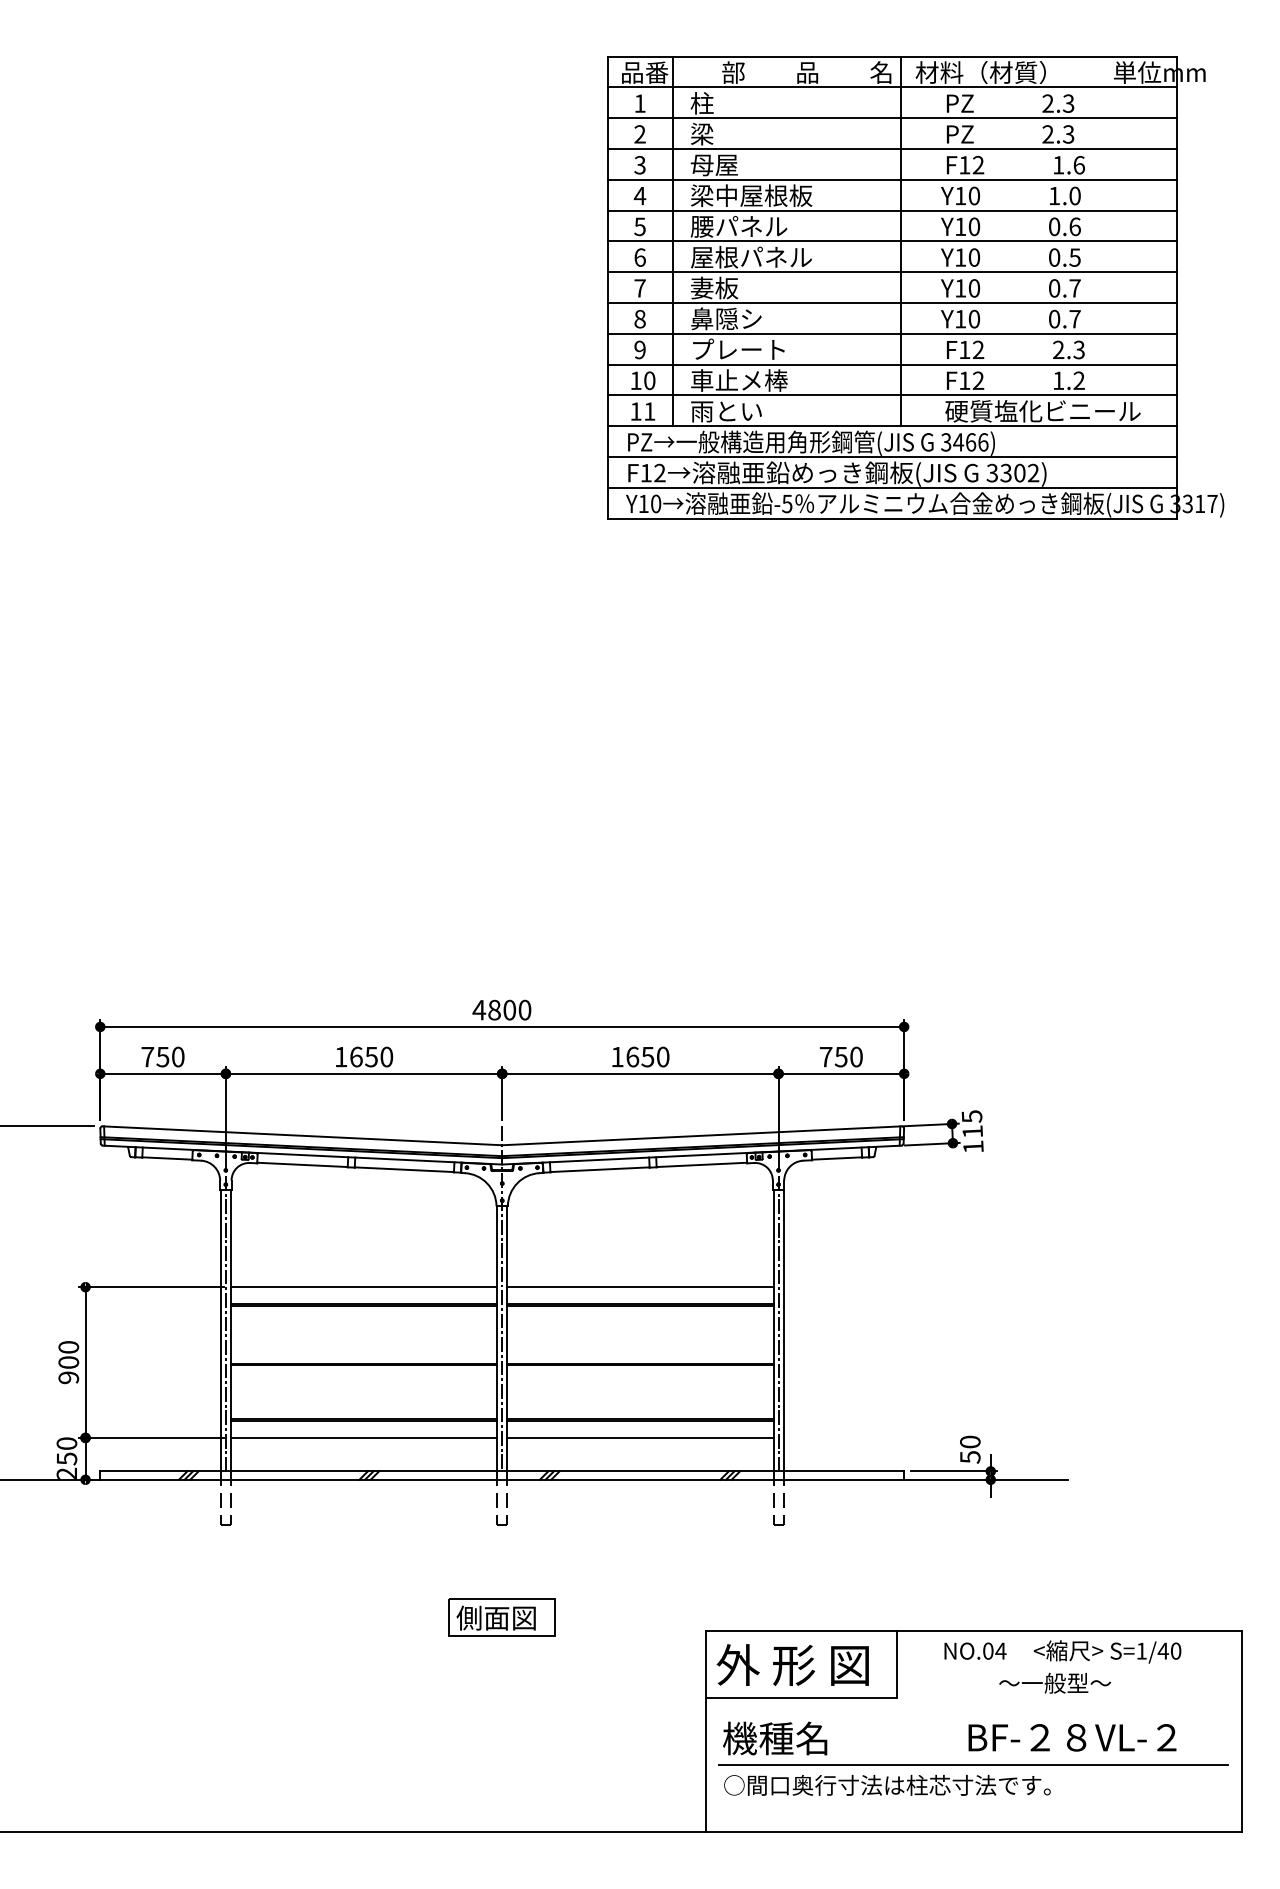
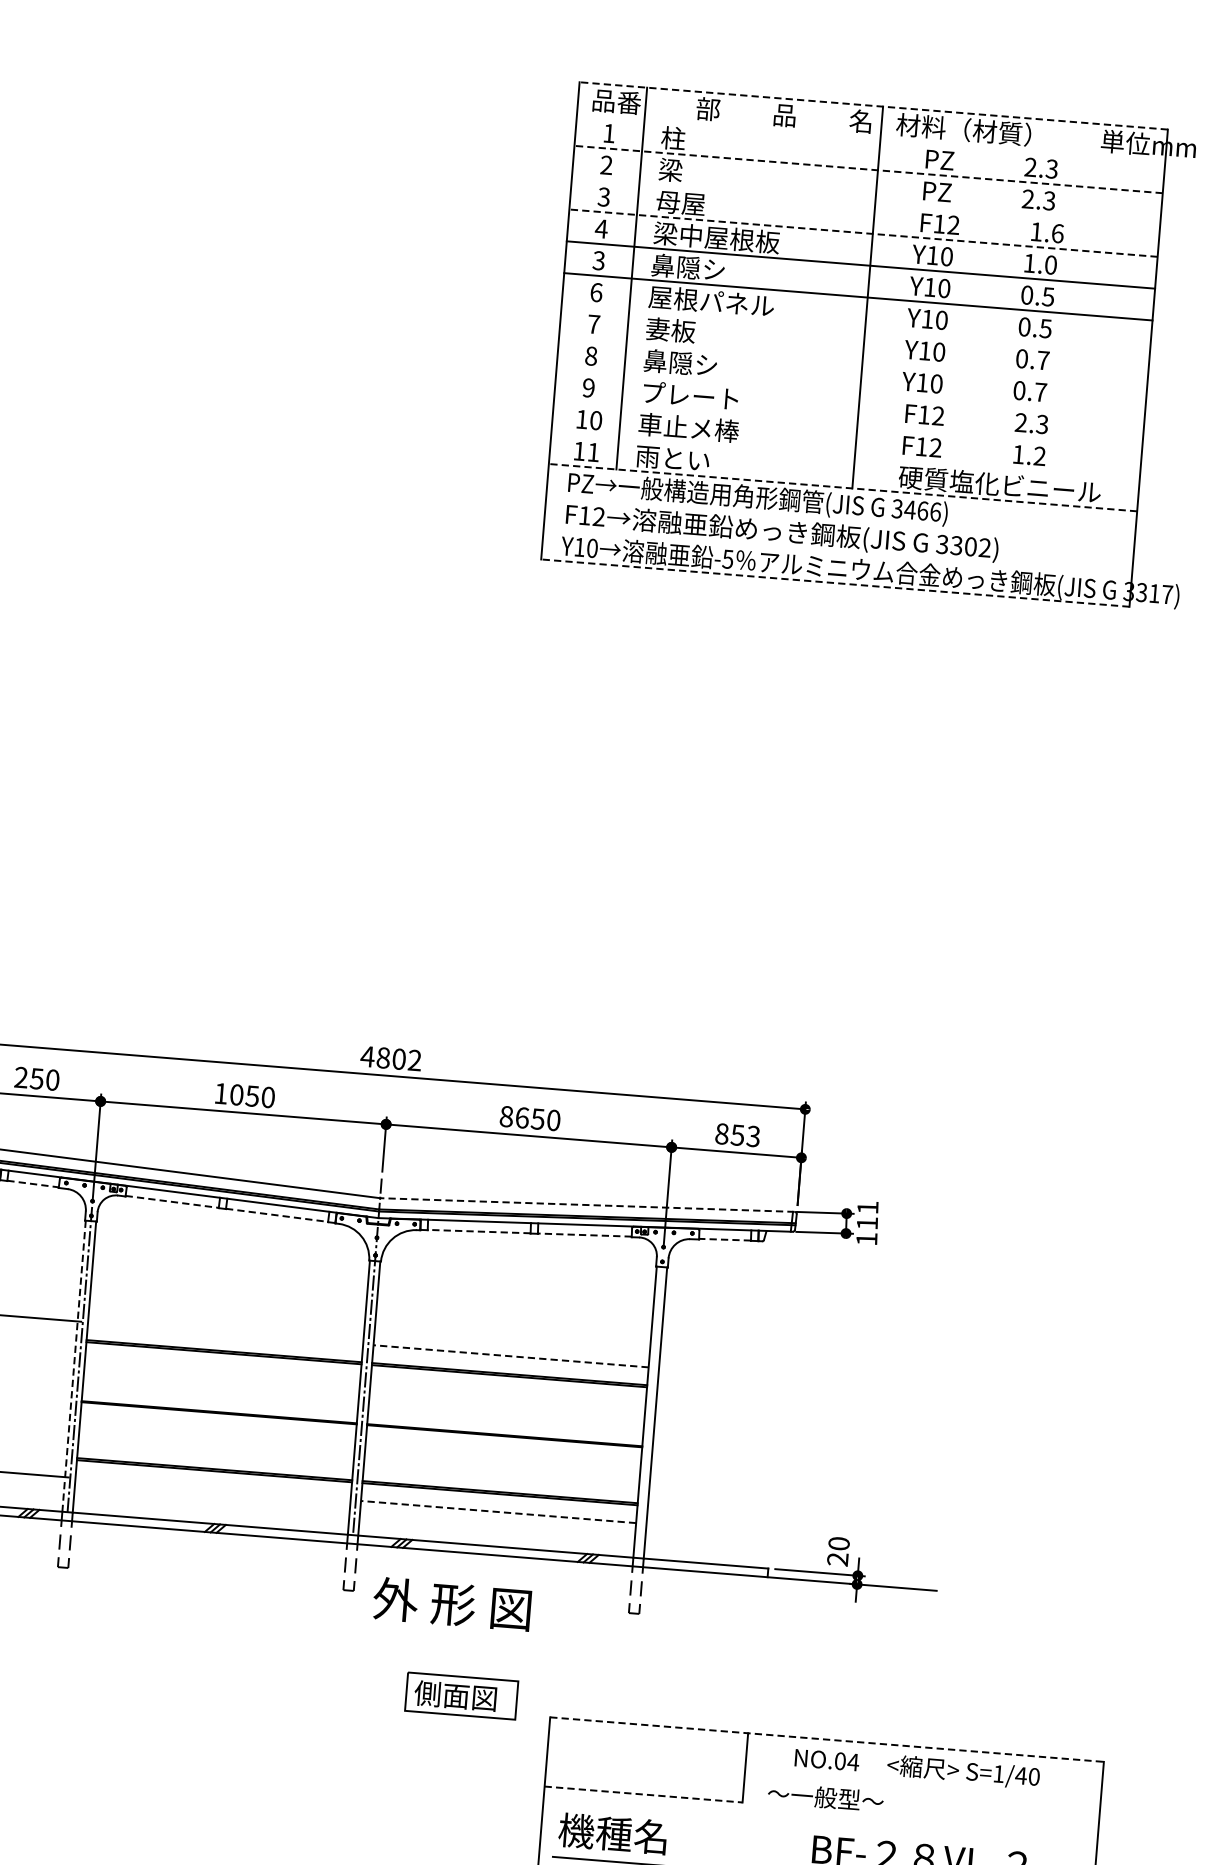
line: (892, 56) -> (873, 105), solid -> dashed
line: (892, 87) -> (871, 137), removed
line: (892, 118) -> (868, 169), solid -> dashed
line: (892, 149) -> (866, 201), removed
line: (892, 179) -> (863, 232), solid -> dashed
text: (640, 226) -> (599, 260), 5 -> 3
text: (738, 226) -> (700, 268), 腰パネル -> 鼻隠シ
text: (1074, 226) -> (1047, 296), 0.6 -> 0.5
line: (892, 272) -> (855, 328), removed
line: (892, 303) -> (853, 360), removed
line: (892, 333) -> (850, 391), removed
line: (892, 364) -> (848, 423), removed
line: (892, 395) -> (845, 456), removed
line: (892, 426) -> (843, 488), solid -> dashed
line: (892, 456) -> (840, 519), removed
line: (892, 487) -> (838, 551), removed
line: (892, 518) -> (835, 583), solid -> dashed
text: (524, 1010) -> (414, 1060), 4800 -> 4802
text: (147, 1056) -> (21, 1077), 750 -> 250
text: (356, 1056) -> (237, 1094), 1650 -> 1050
text: (617, 1056) -> (506, 1116), 1650 -> 8650
text: (840, 1056) -> (737, 1134), 750 -> 853
text: (971, 1116) -> (867, 1207), 115 -> 111
line: (701, 1135) -> (586, 1204), solid -> dashed
line: (167, 1158) -> (33, 1184), solid -> dashed
line: (836, 1158) -> (724, 1239), solid -> dashed
line: (303, 1164) -> (173, 1201), solid -> dashed
line: (701, 1164) -> (584, 1234), solid -> dashed
line: (404, 1169) -> (277, 1215), solid -> dashed
line: (600, 1169) -> (479, 1231), solid -> dashed
line: (363, 1287) -> (225, 1333), removed
line: (639, 1287) -> (510, 1356), solid -> dashed
line: (778, 1323) -> (650, 1405), removed
line: (220, 1330) -> (73, 1366), solid -> dashed
line: (363, 1437) -> (212, 1488), removed
line: (639, 1437) -> (497, 1511), solid -> dashed
text: (970, 1457) -> (838, 1559), 50 -> 20
part: (501, 1617) -> (461, 1695), moved
line: (973, 1631) -> (826, 1739), solid -> dashed
text: (792, 1664) -> (451, 1603), moved
text: (1054, 1682) -> (825, 1796), moved
line: (801, 1698) -> (643, 1794), solid -> dashed

